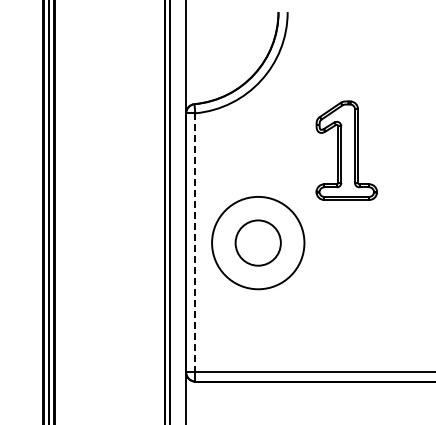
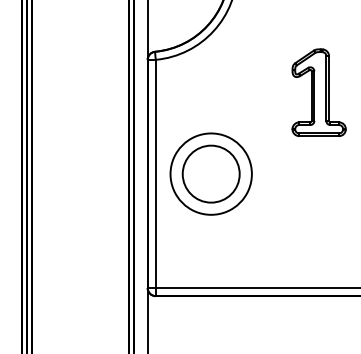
part: (346, 150) -> (318, 92), moved
line: (195, 242) -> (155, 173), dashed -> solid
circle: (257, 242) -> (210, 173), size x1.43

